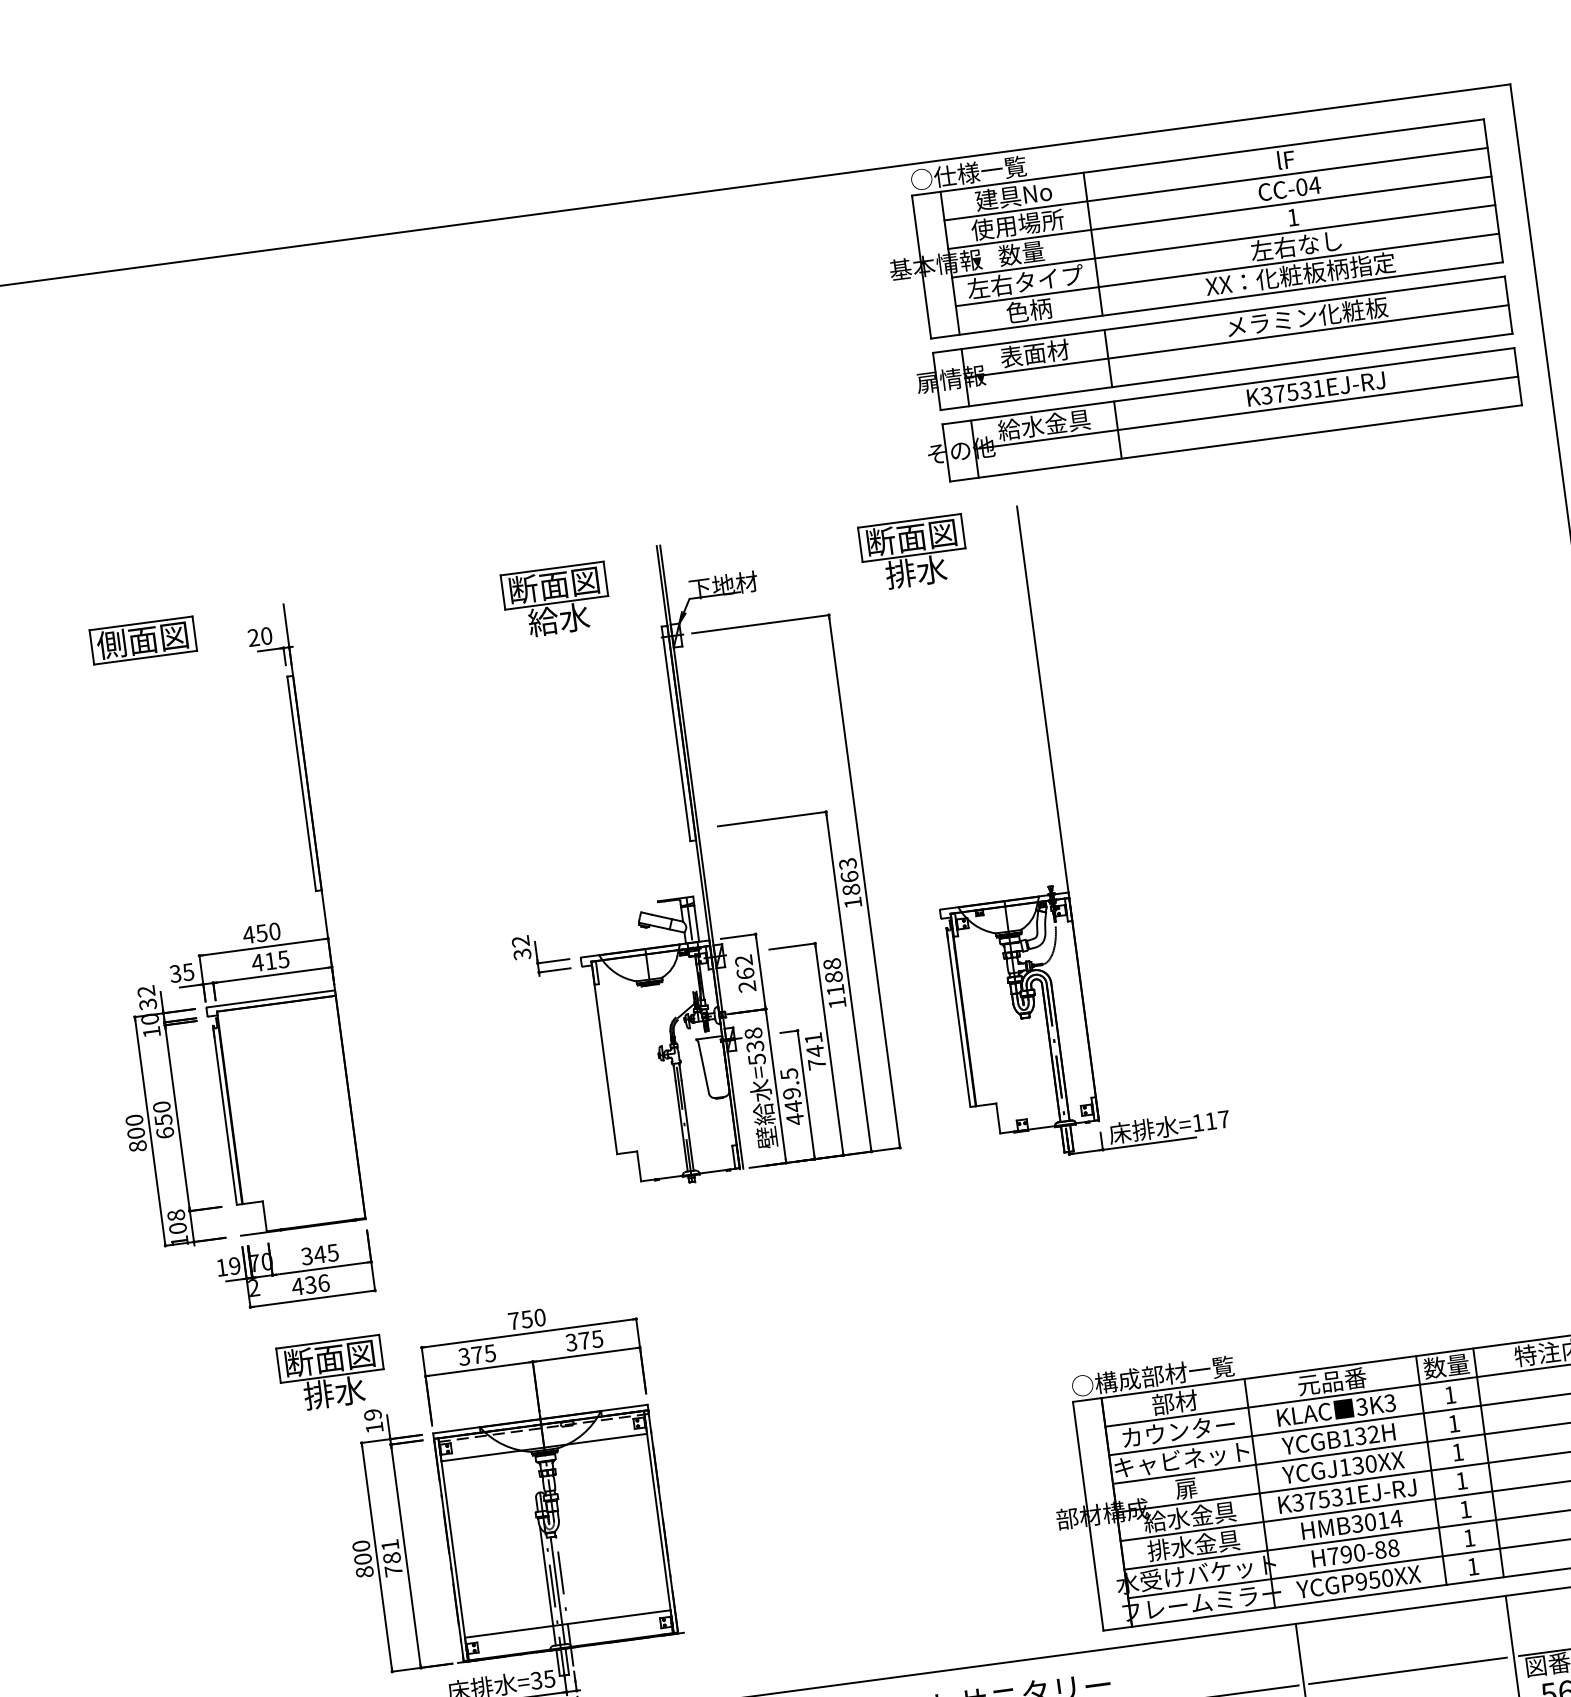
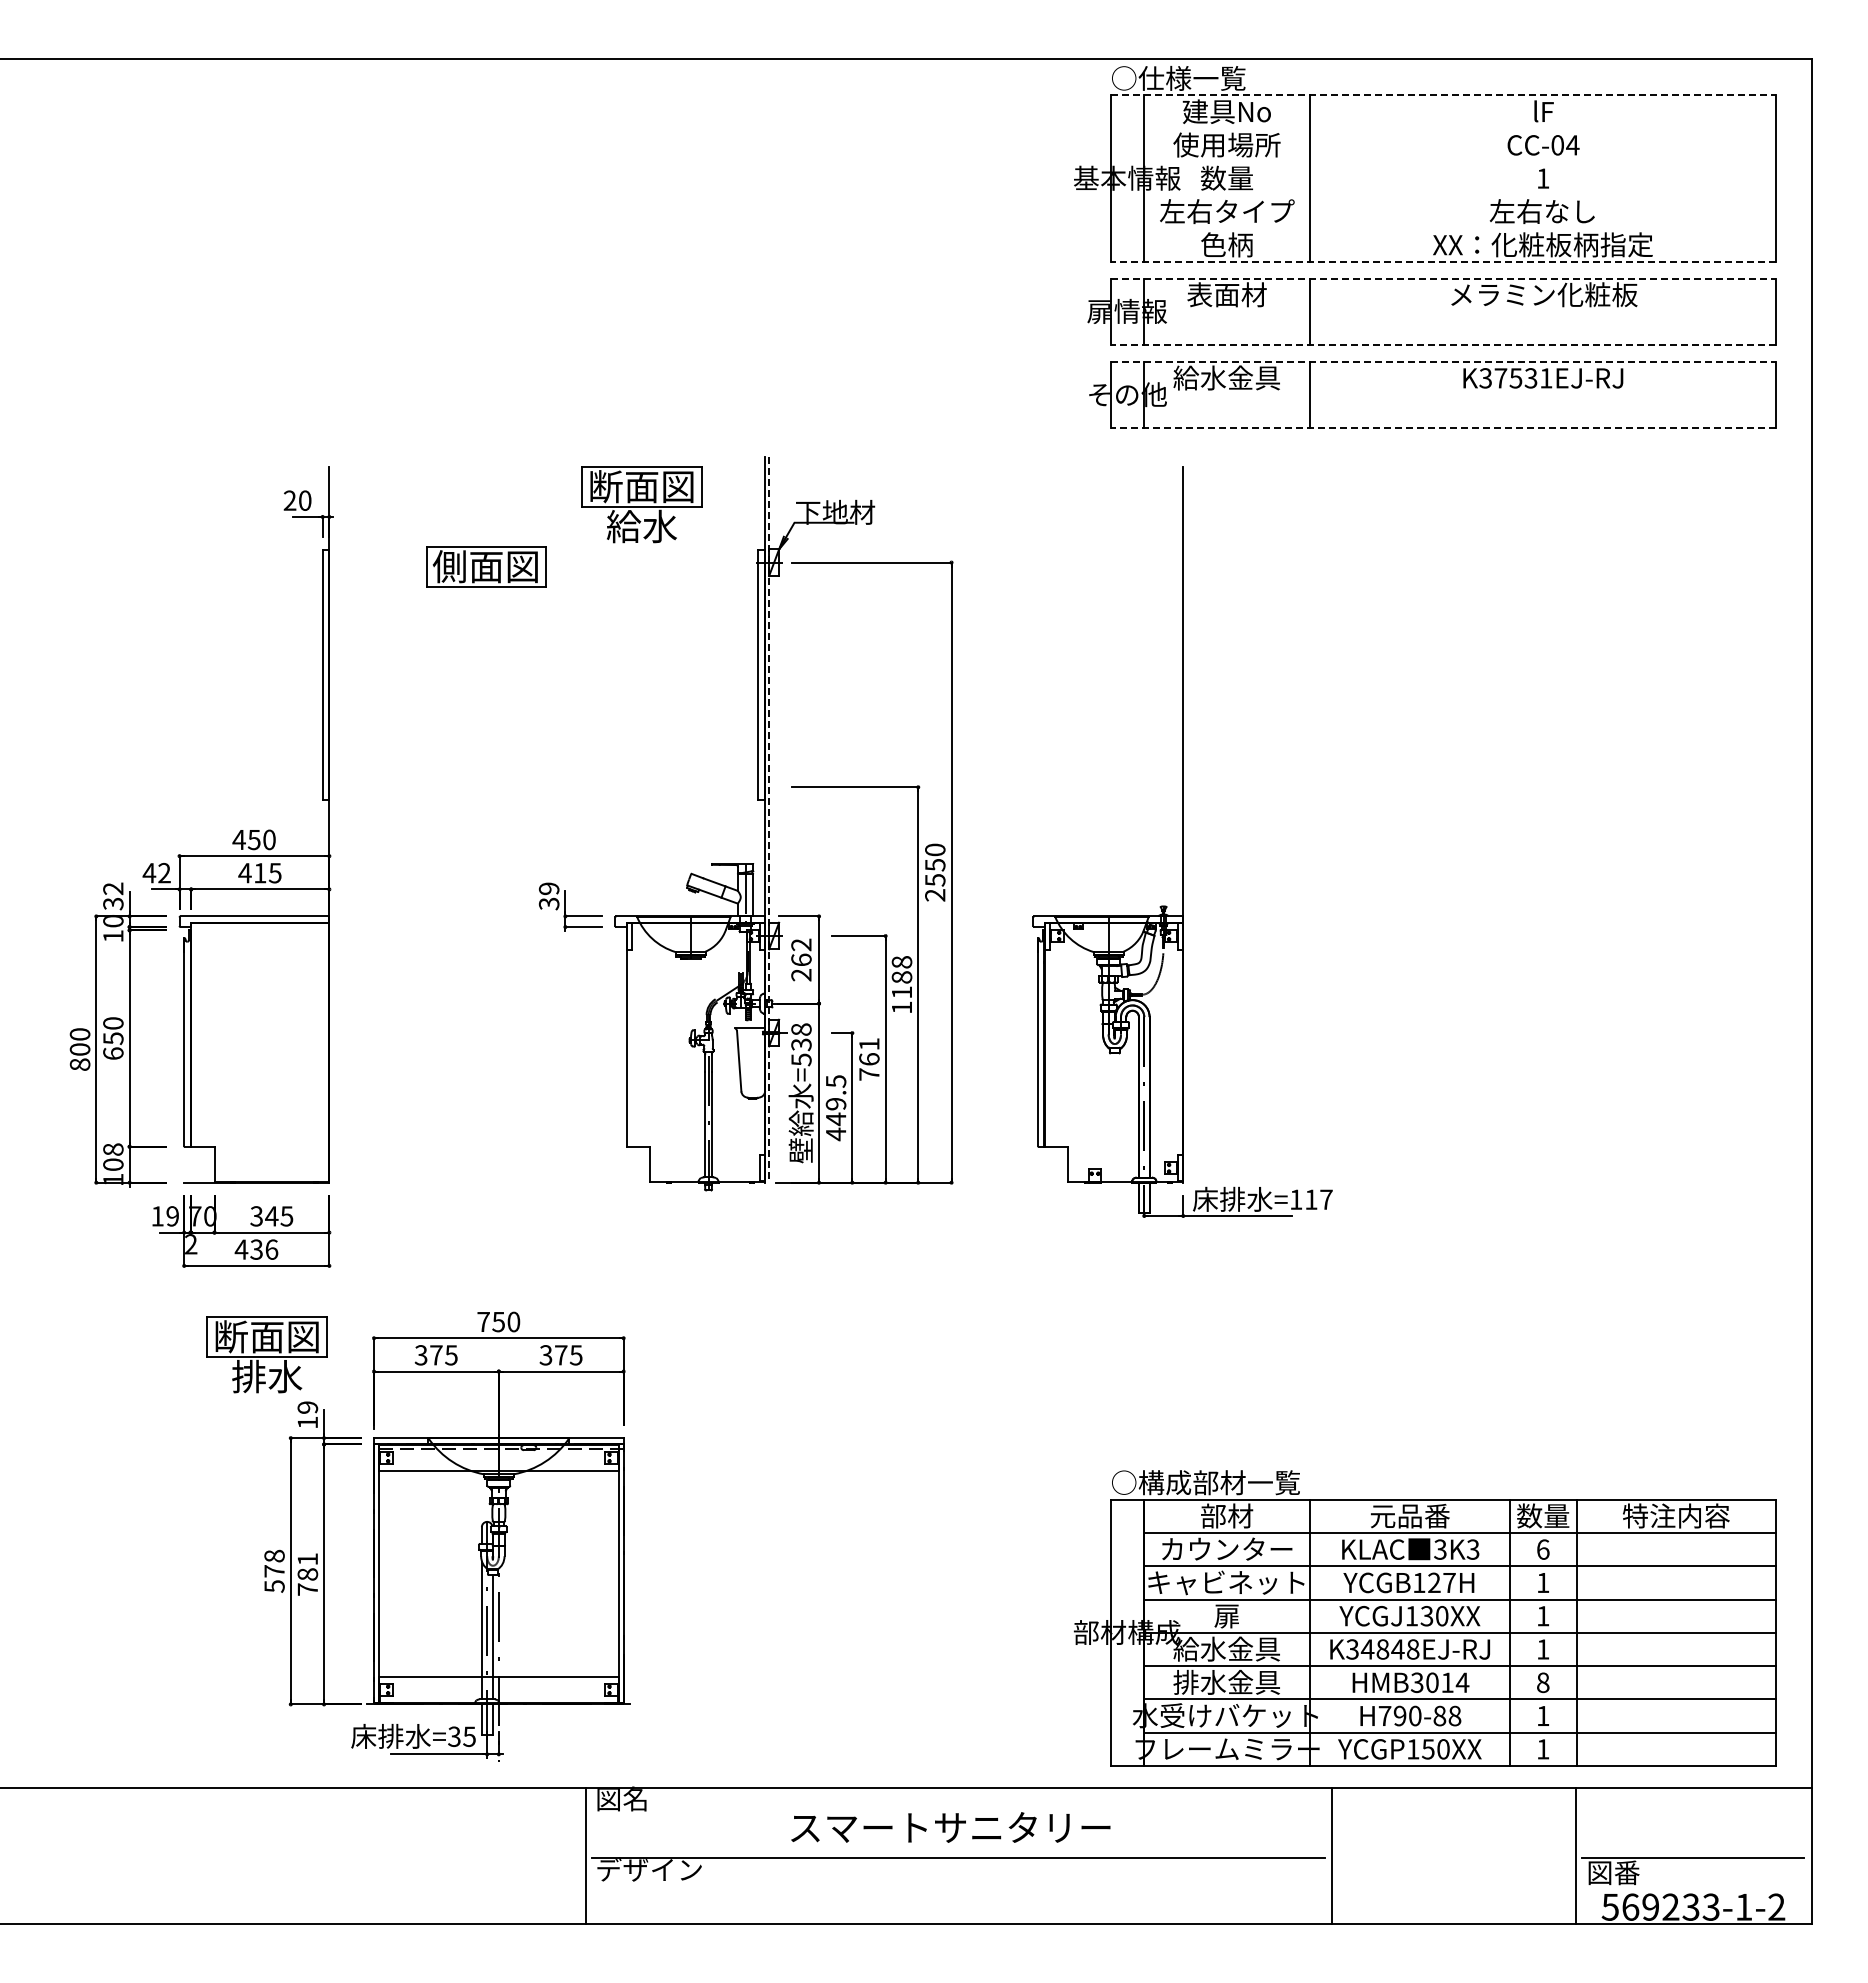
line: (1198, 157) -> (1443, 95), solid -> dashed
line: (1215, 184) -> (1459, 128), removed
line: (1219, 213) -> (1459, 162), removed
line: (1223, 241) -> (1459, 195), removed
line: (1227, 269) -> (1459, 228), removed
line: (1217, 300) -> (1443, 261), solid -> dashed
line: (1218, 314) -> (1443, 278), solid -> dashed
line: (1236, 341) -> (1459, 311), removed
line: (1226, 372) -> (1443, 345), solid -> dashed
line: (1228, 386) -> (1443, 361), solid -> dashed
line: (1246, 413) -> (1459, 395), removed
line: (1236, 443) -> (1443, 428), solid -> dashed
part: (913, 553) -> (1057, 504), removed
part: (143, 640) -> (486, 566), moved
line: (702, 857) -> (769, 820), solid -> dashed
text: (850, 883) -> (935, 872), 1863 -> 2550
text: (520, 941) -> (549, 888), 32 -> 39
text: (181, 972) -> (156, 872), 35 -> 42
text: (815, 1051) -> (869, 1059), 741 -> 761
text: (1450, 1395) -> (1543, 1549), 1 -> 6
text: (1366, 1435) -> (1441, 1582), YCGB132H -> YCGB127H
text: (1329, 1498) -> (1389, 1649), K37531EJ-RJ -> K34848EJ-RJ
text: (1465, 1509) -> (1543, 1682), 1 -> 8
text: (362, 1558) -> (274, 1570), 800 -> 578
text: (1361, 1581) -> (1413, 1749), YCGP950XX -> YCGP150XX
line: (1407, 1670) -> (1452, 1858), removed

